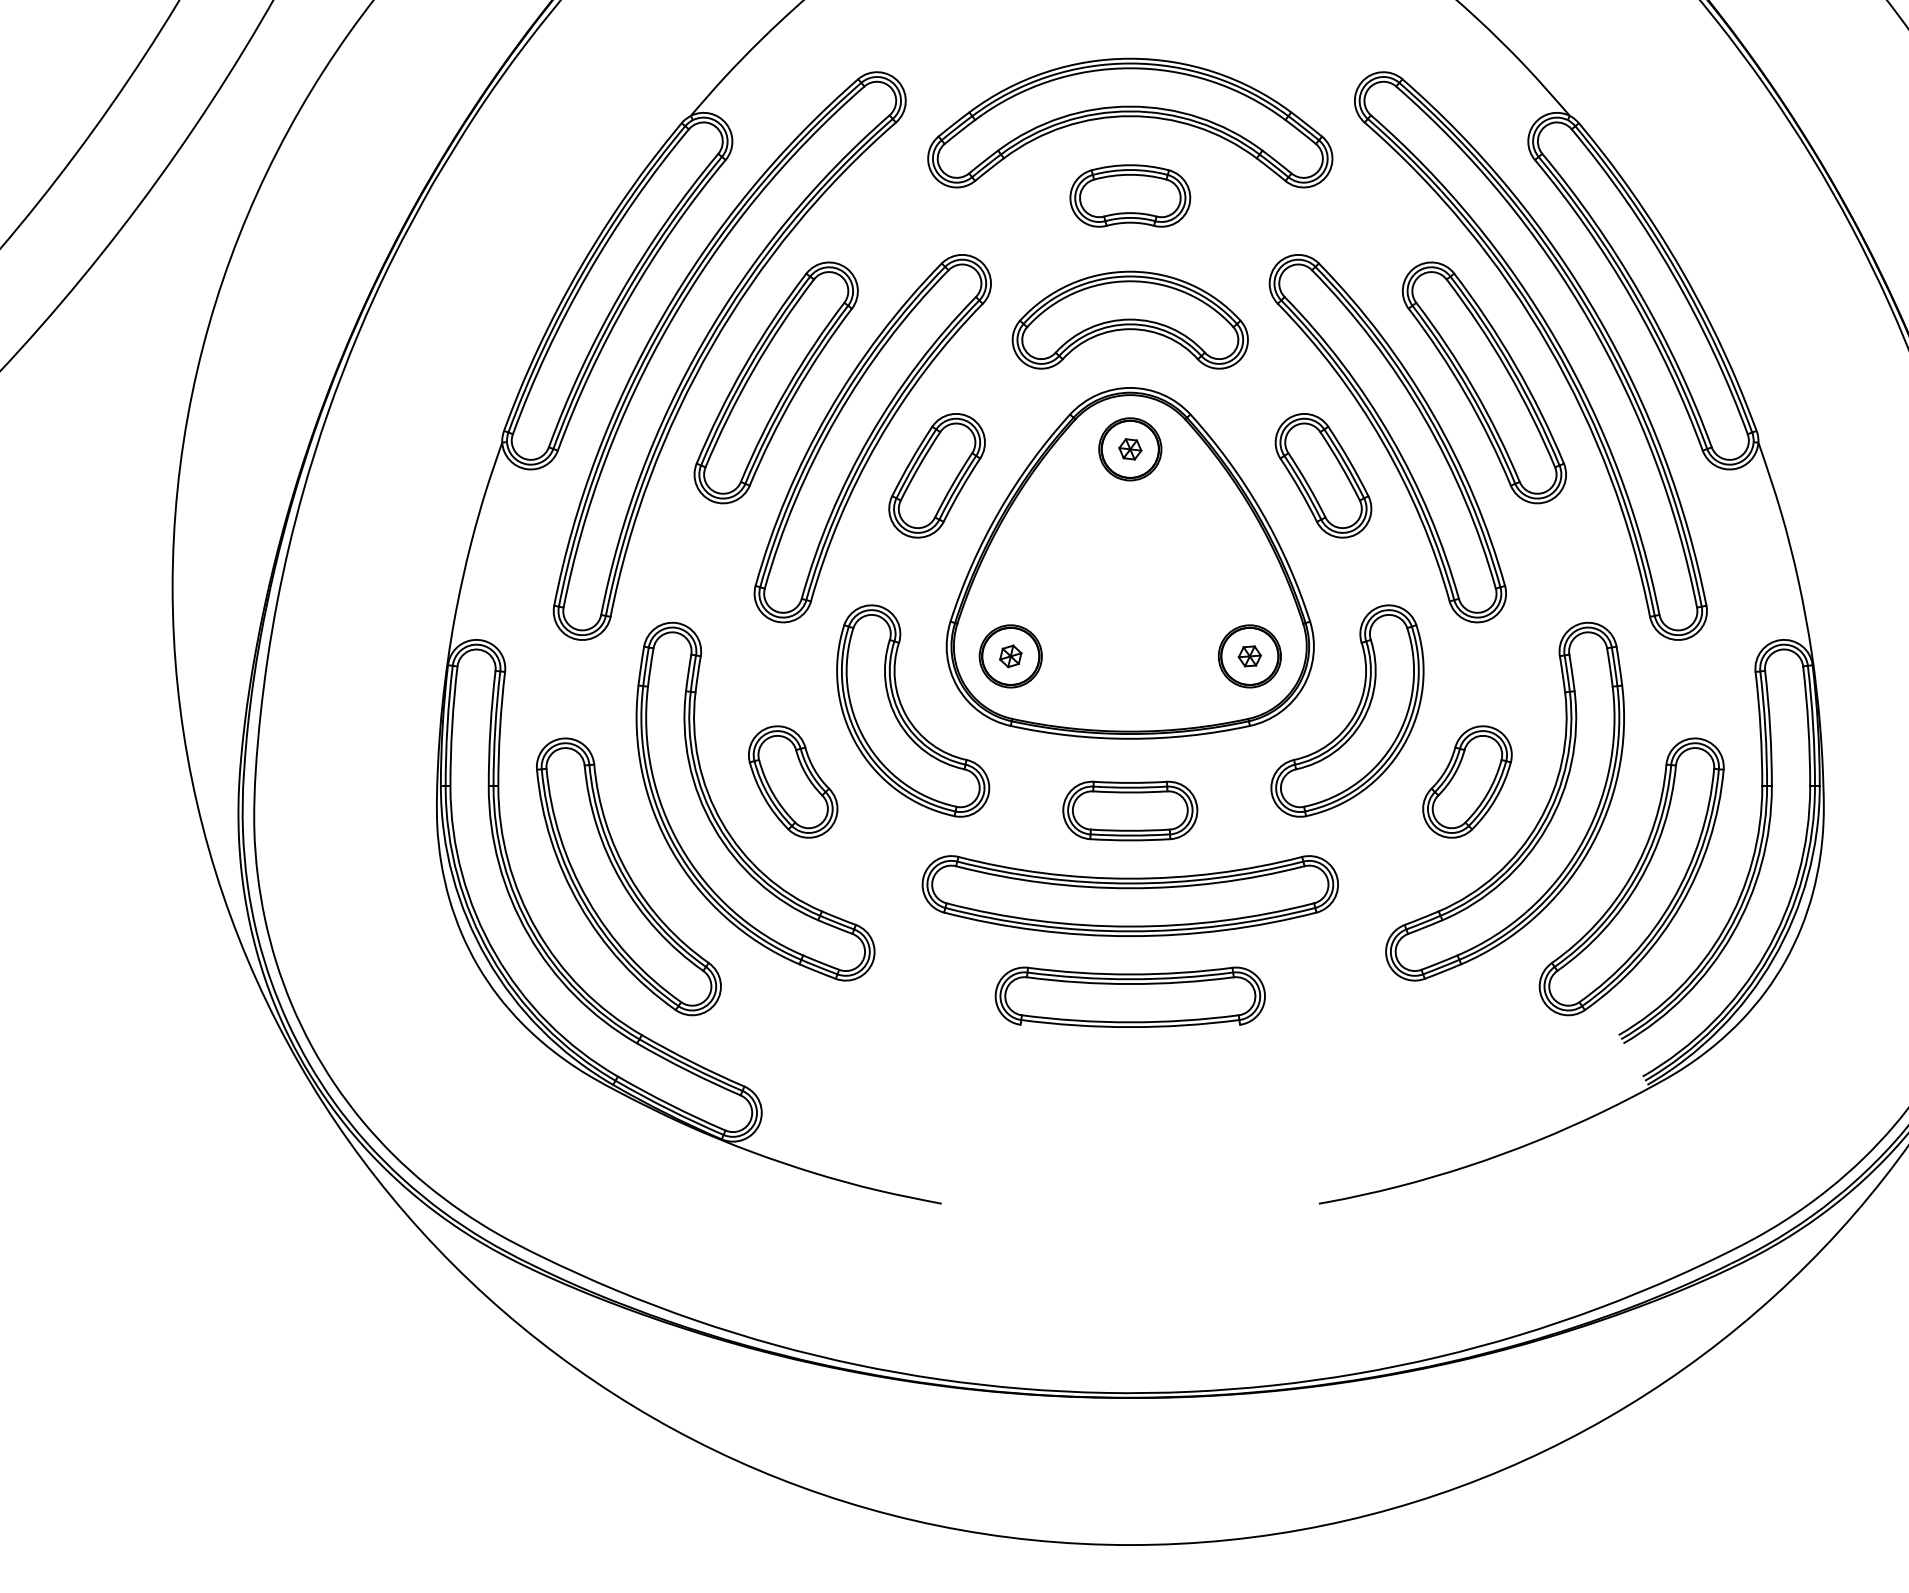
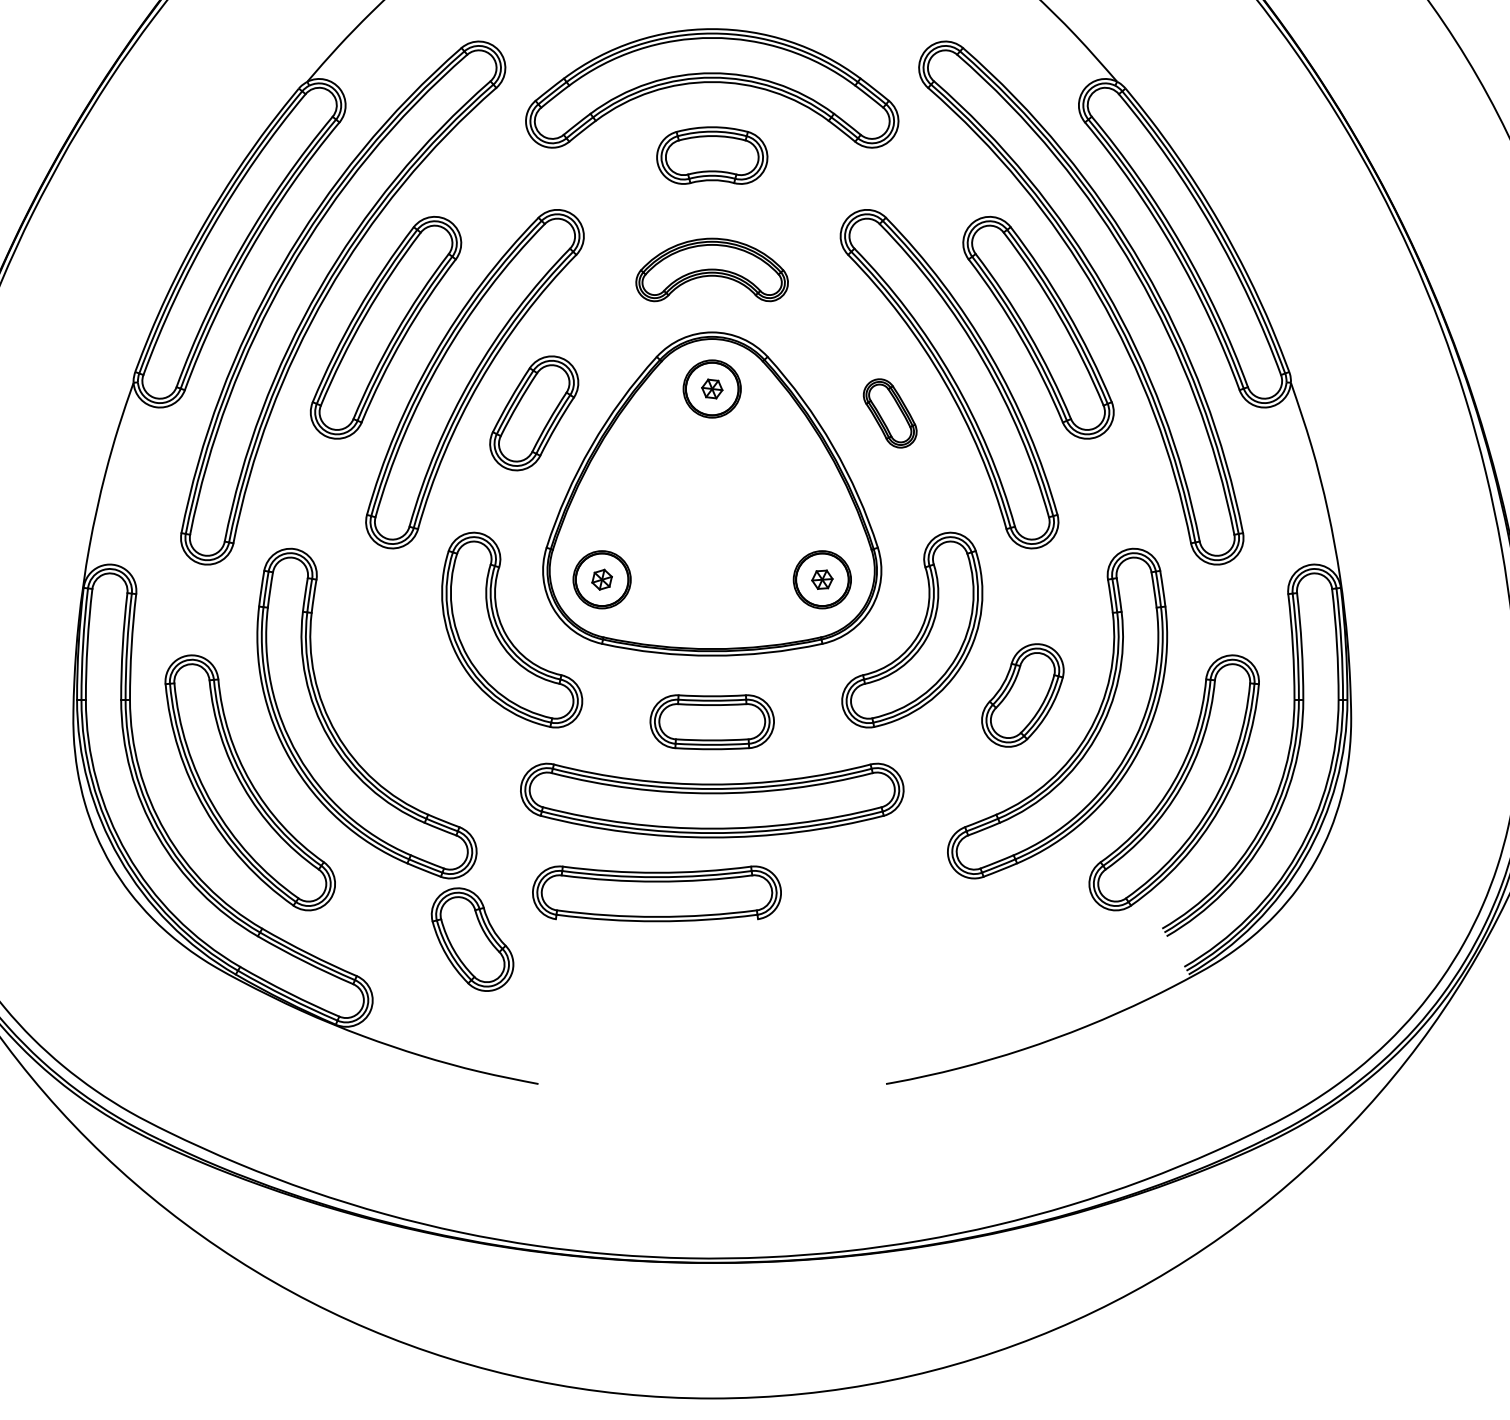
part: (1129, 319) -> (711, 269), size x0.7
part: (1323, 475) -> (890, 413), size x0.6
part: (793, 781) -> (472, 939), moved
part: (1129, 996) -> (656, 893), moved

